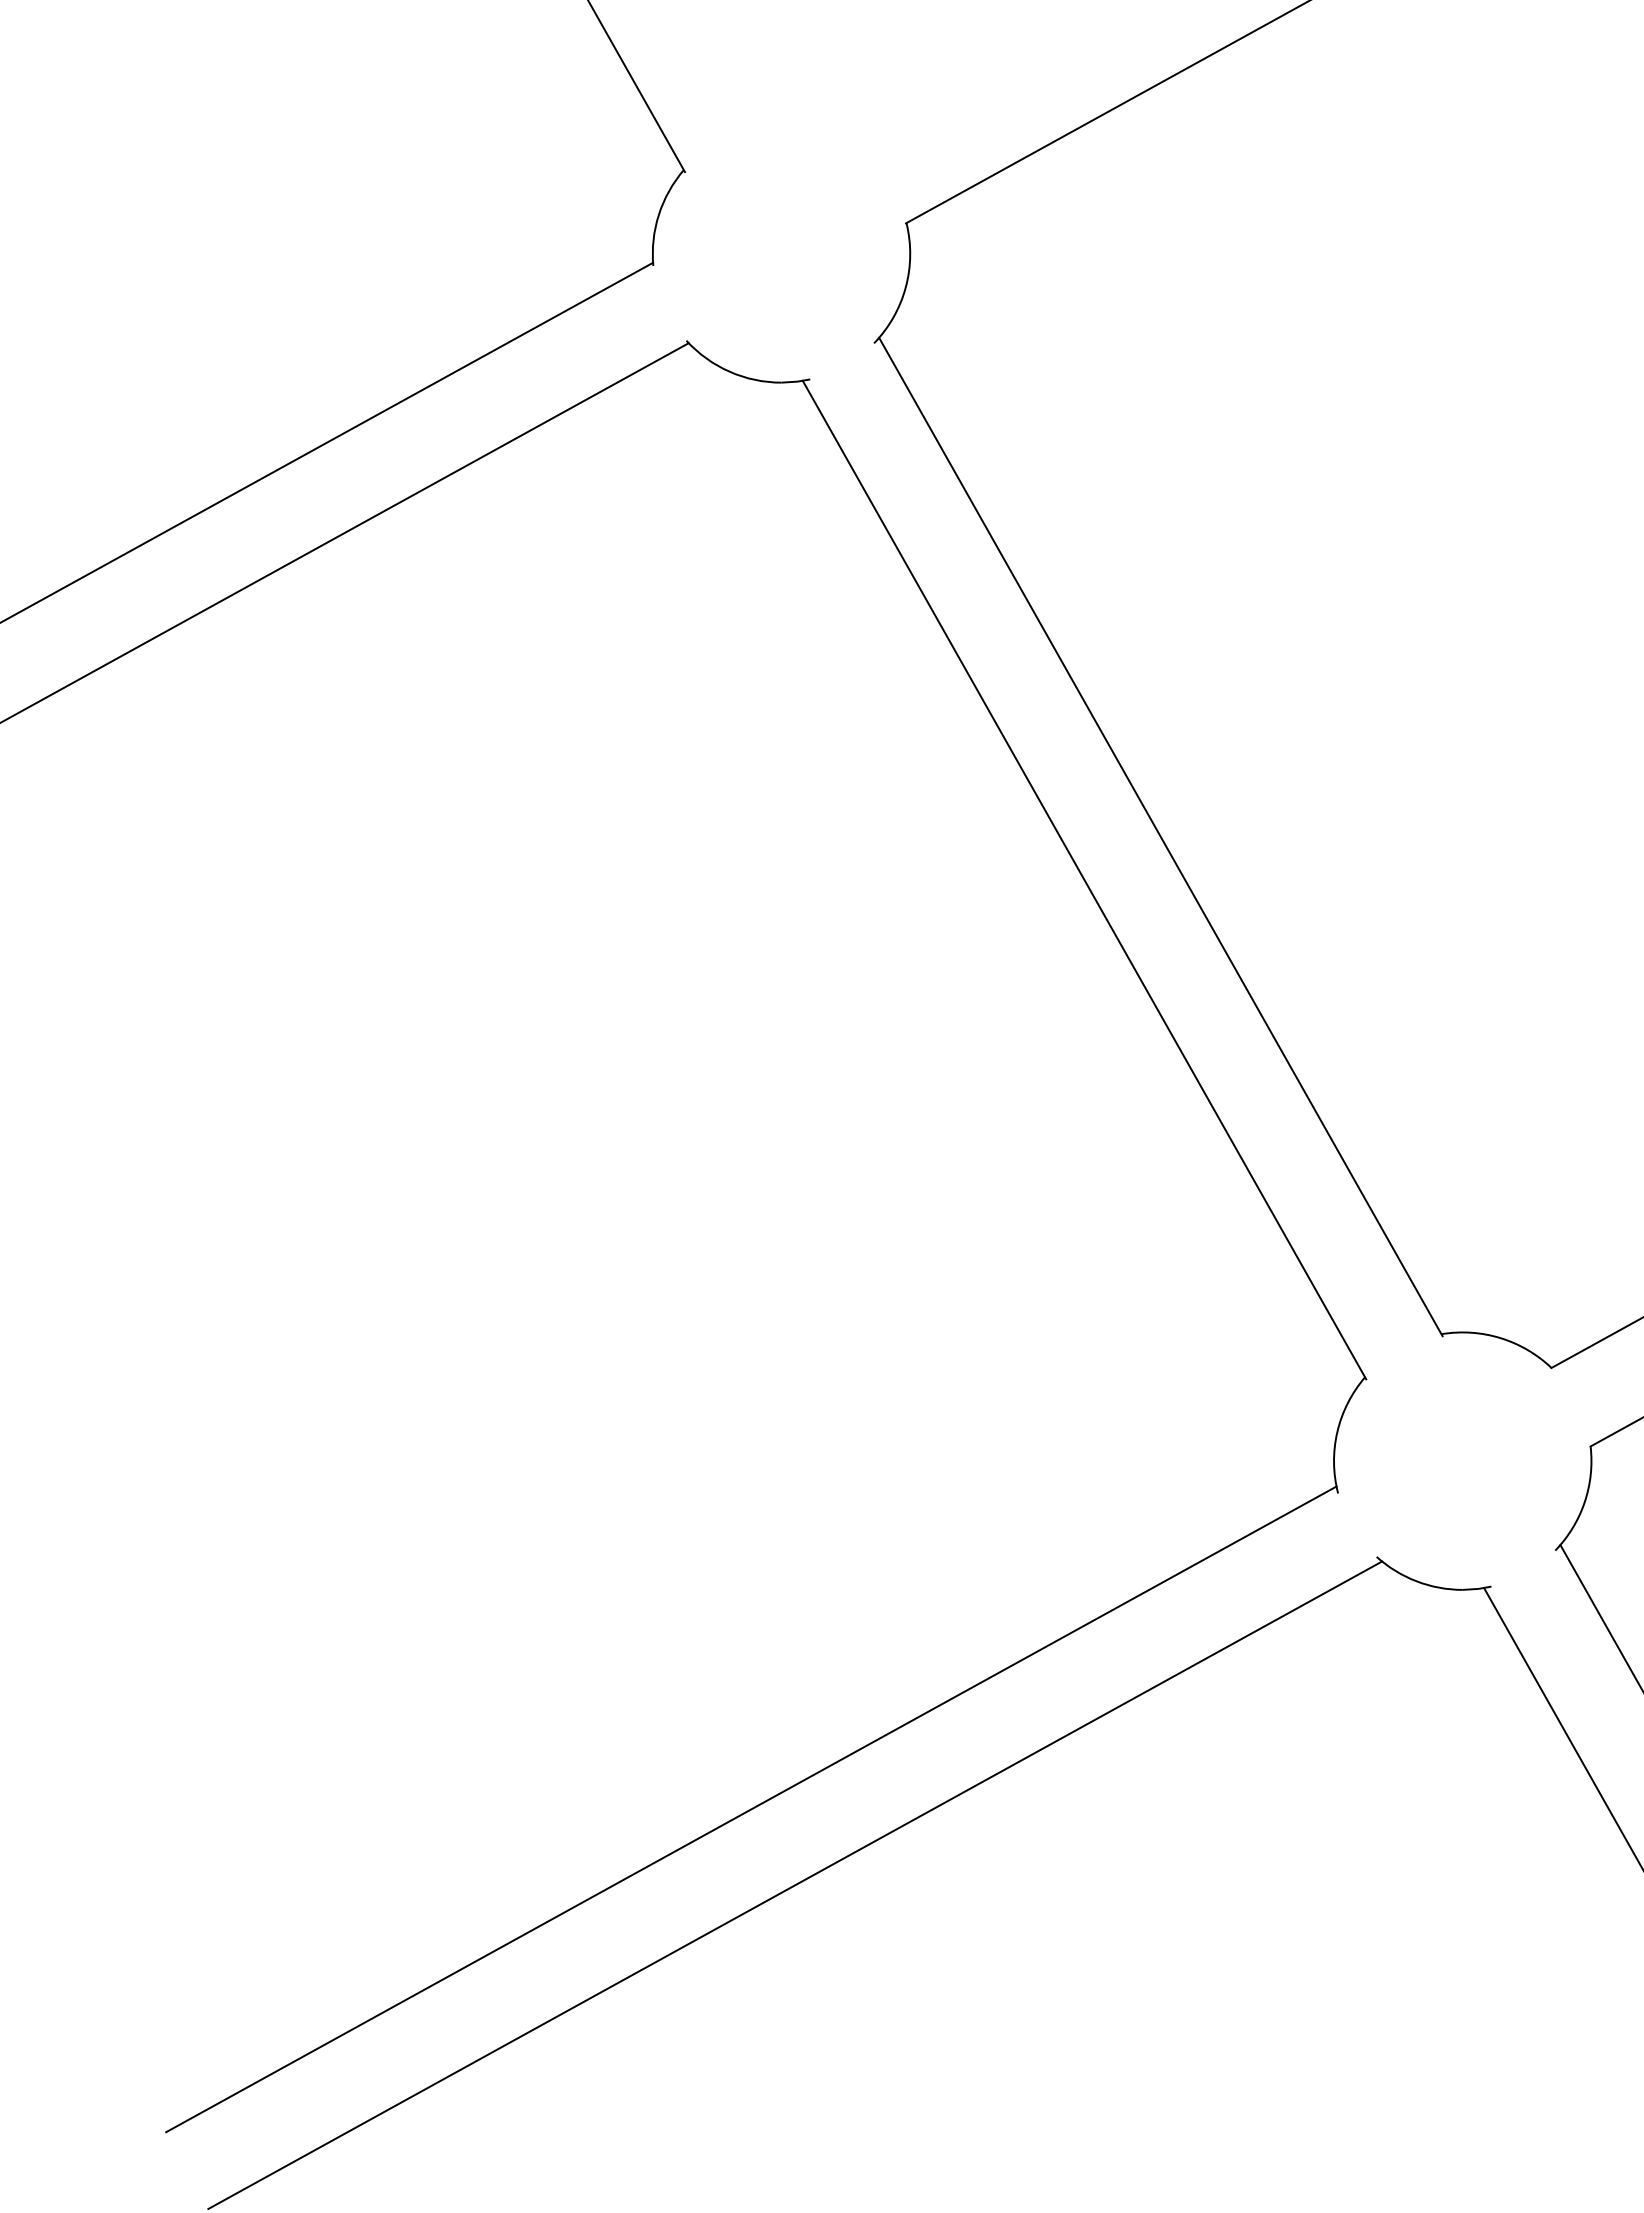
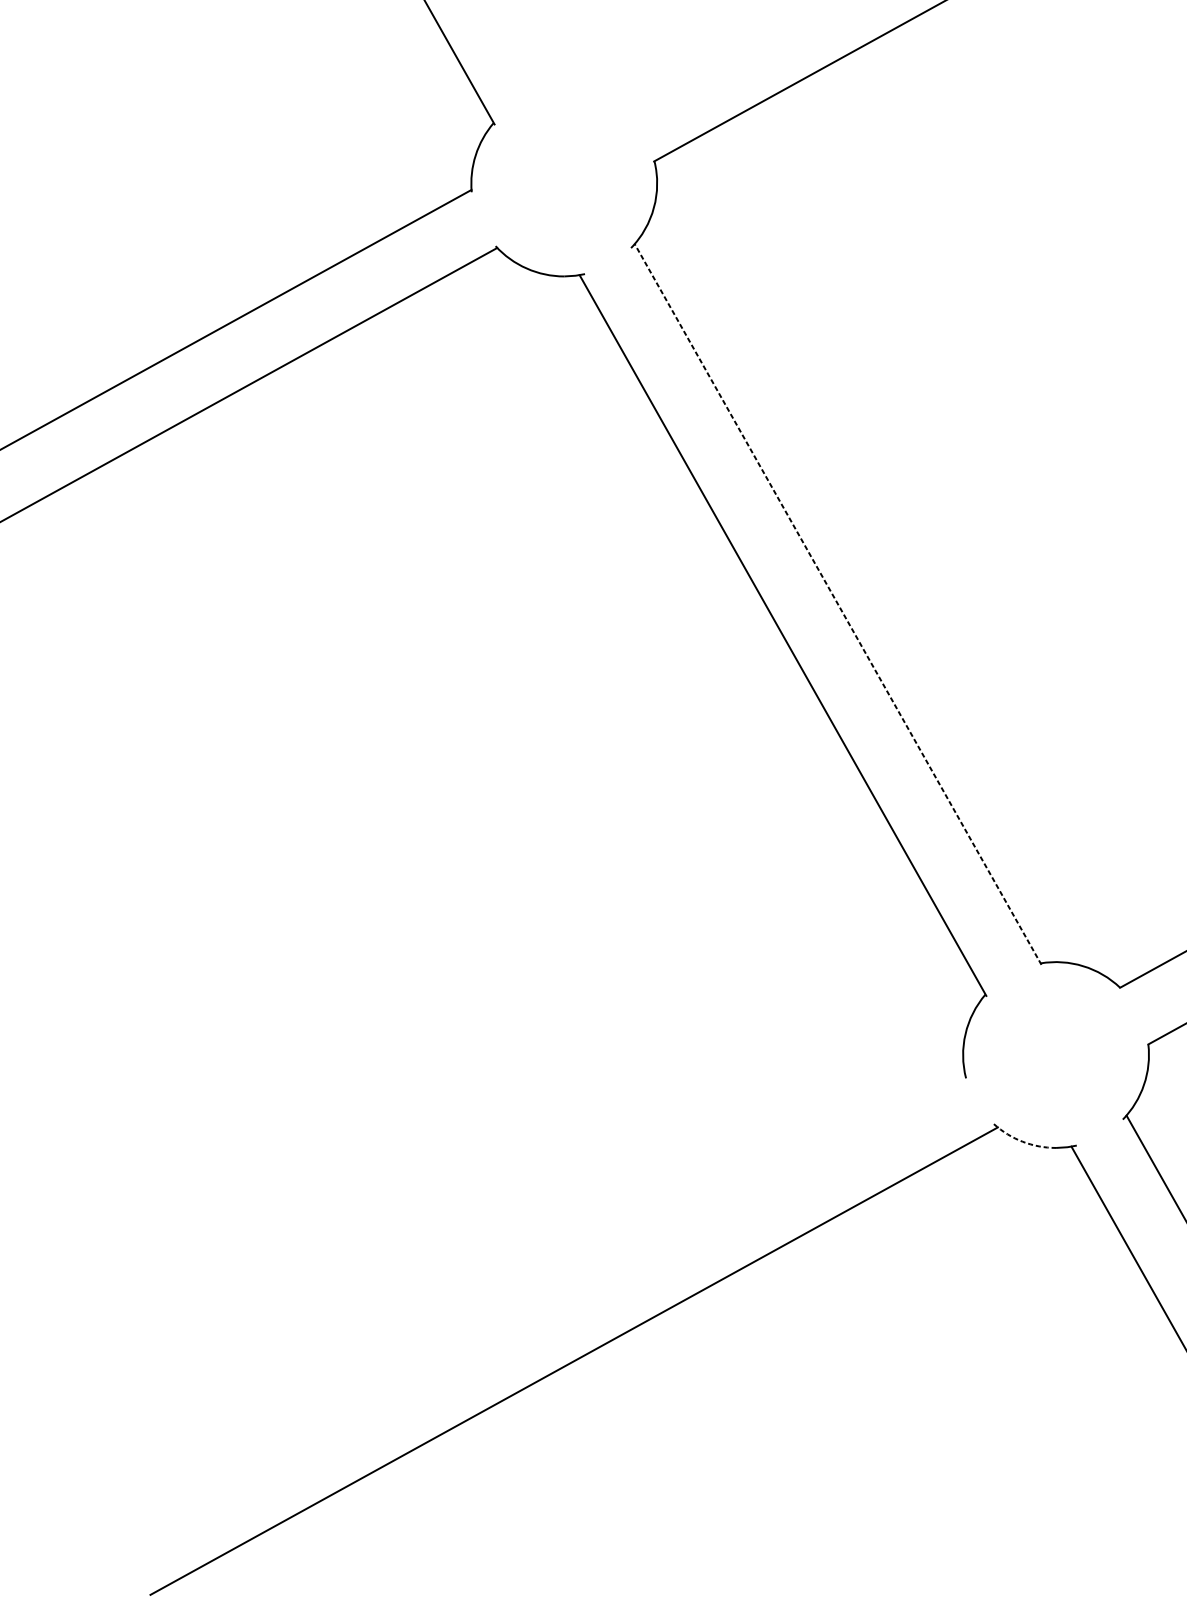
line: (1160, 836) -> (837, 604), solid -> dashed
arc: (1416, 1581) -> (1022, 1141), solid -> dashed
line: (751, 1809) -> (542, 1306), removed

